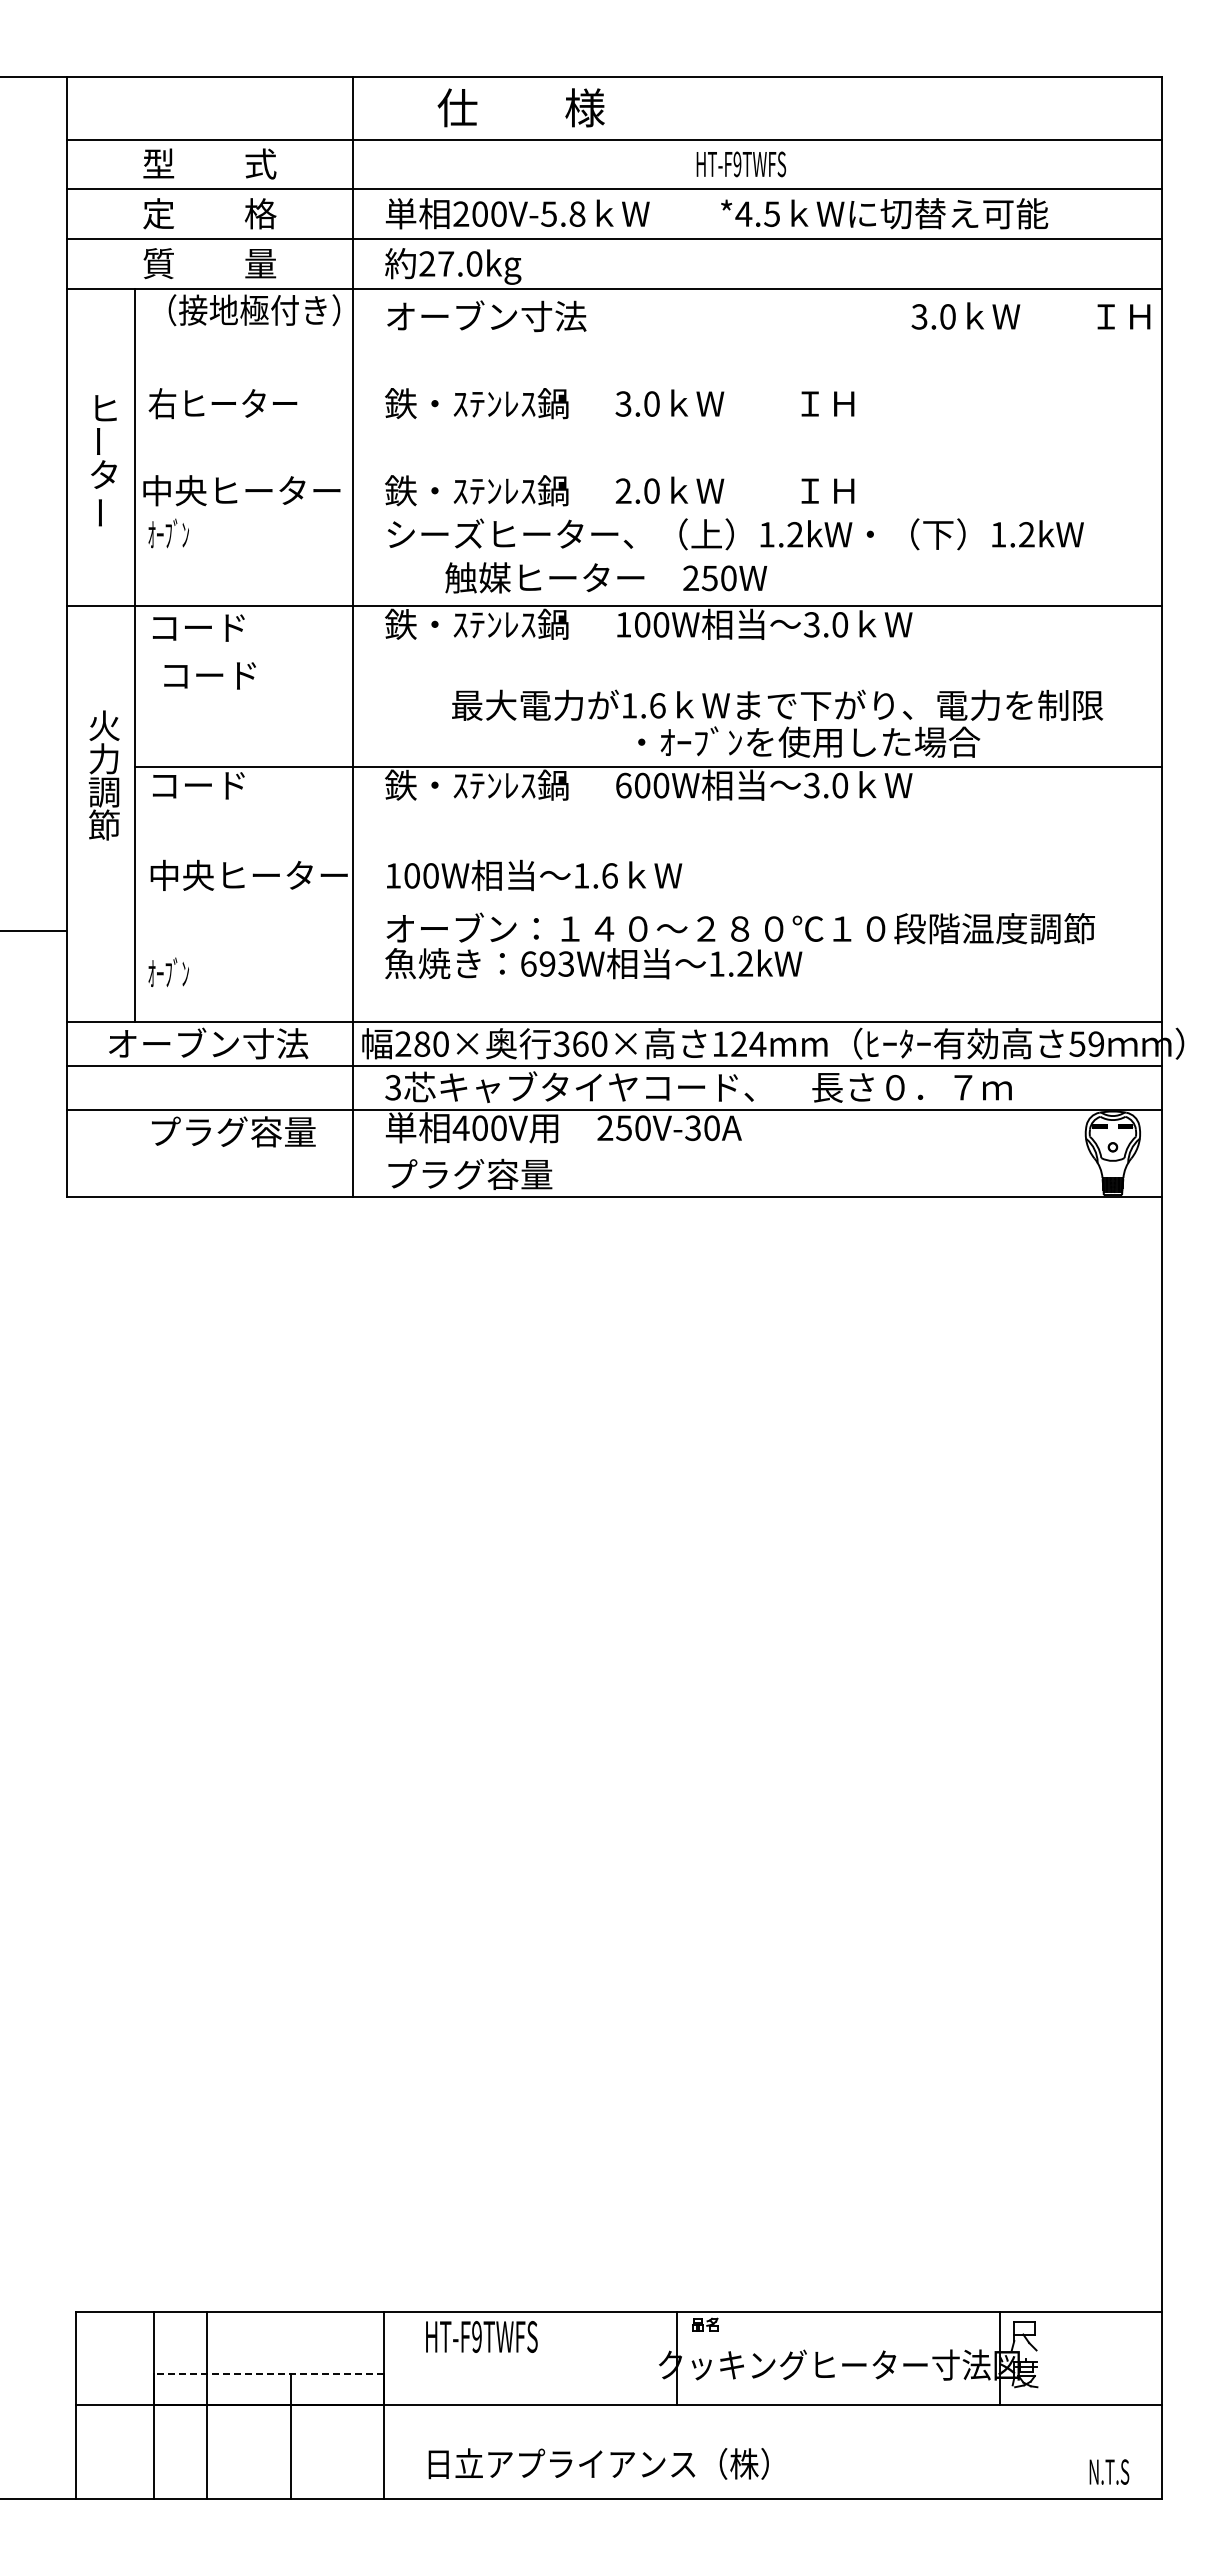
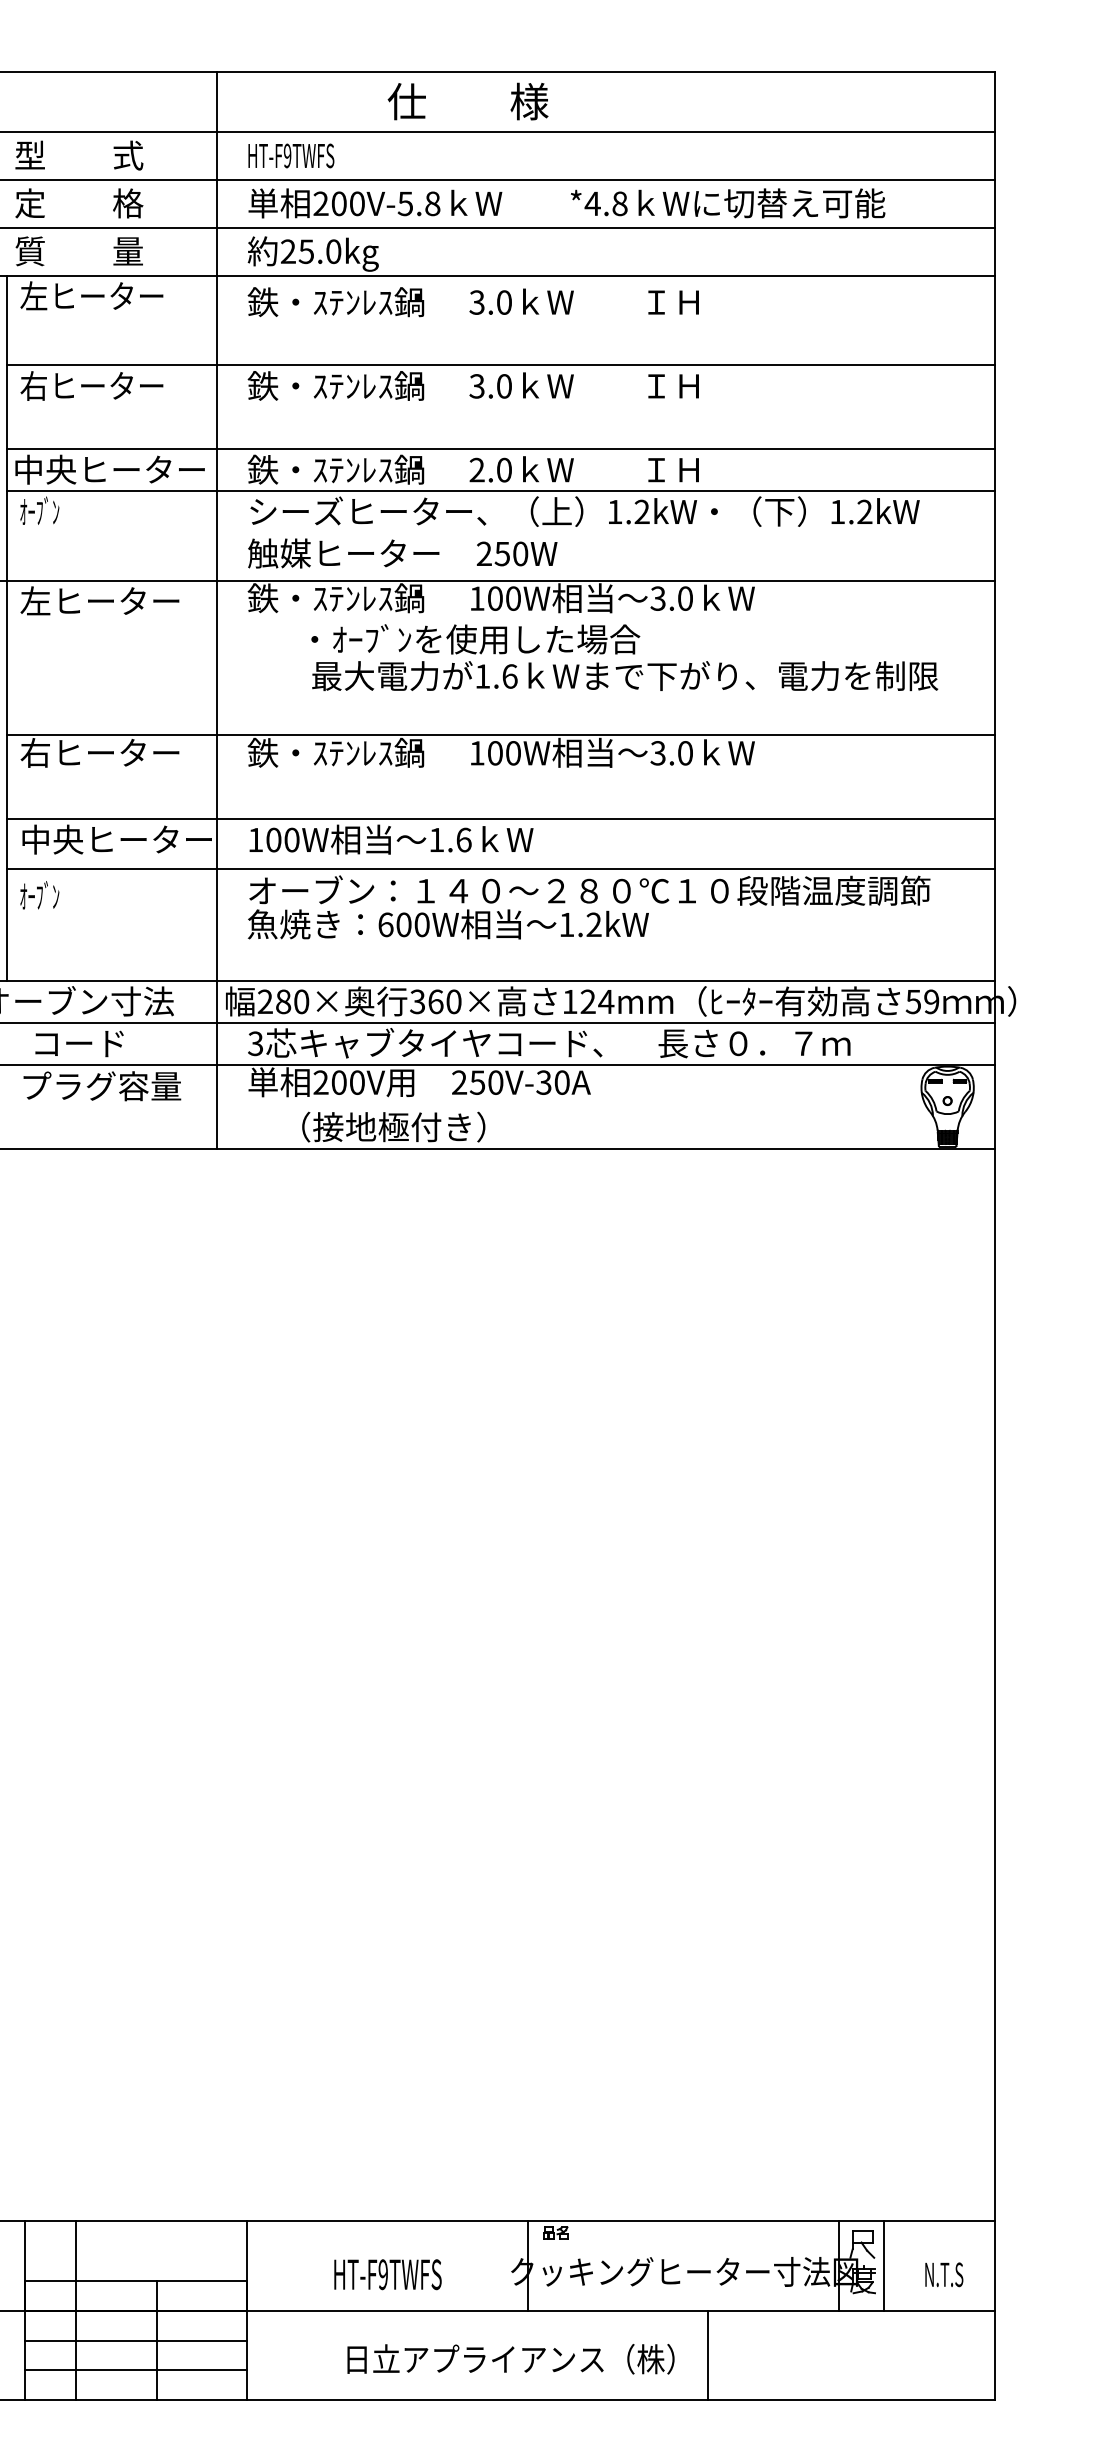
text: (520, 107) -> (467, 101), moved
text: (740, 164) -> (290, 156), moved
text: (772, 213) -> (620, 203), *4.5 -> *4.8
text: (446, 263) -> (306, 251), 27.0kg -> 25.0kg
text: (244, 310) -> (112, 296), （接地極付き） -> 左ヒーター
text: (1030, 315) -> (583, 301), moved
text: (485, 316) -> (344, 302), オーブン寸法 -> 鉄・ｽﾃﾝﾚｽ鍋
line: (648, 382) -> (501, 365), added
line: (648, 469) -> (501, 449), added
line: (648, 513) -> (501, 491), added
text: (606, 577) -> (403, 553), moved
text: (230, 627) -> (99, 601), コード -> 左ヒーター
text: (209, 675) -> (78, 1043), moved
text: (809, 741) -> (476, 638), moved
text: (230, 784) -> (99, 752), コード -> 右ヒーター
text: (623, 785) -> (477, 753), 600W -> 100W
line: (648, 854) -> (501, 819), added
line: (648, 906) -> (501, 869), added
text: (556, 963) -> (412, 924), 693W -> 600W
text: (168, 971) -> (39, 894), moved
text: (460, 1127) -> (320, 1081), 400V -> 200V
text: (510, 1174) -> (368, 1127), プラグ容量 -> （接地極付き）
text: (481, 2336) -> (387, 2274), moved
line: (1046, 2358) -> (883, 2265), added
line: (268, 2374) -> (135, 2280), dashed -> solid
line: (268, 2436) -> (135, 2340), added
line: (863, 2451) -> (707, 2355), added
text: (598, 2463) -> (510, 2358), moved
line: (268, 2467) -> (135, 2370), added
text: (1109, 2471) -> (944, 2274), moved

